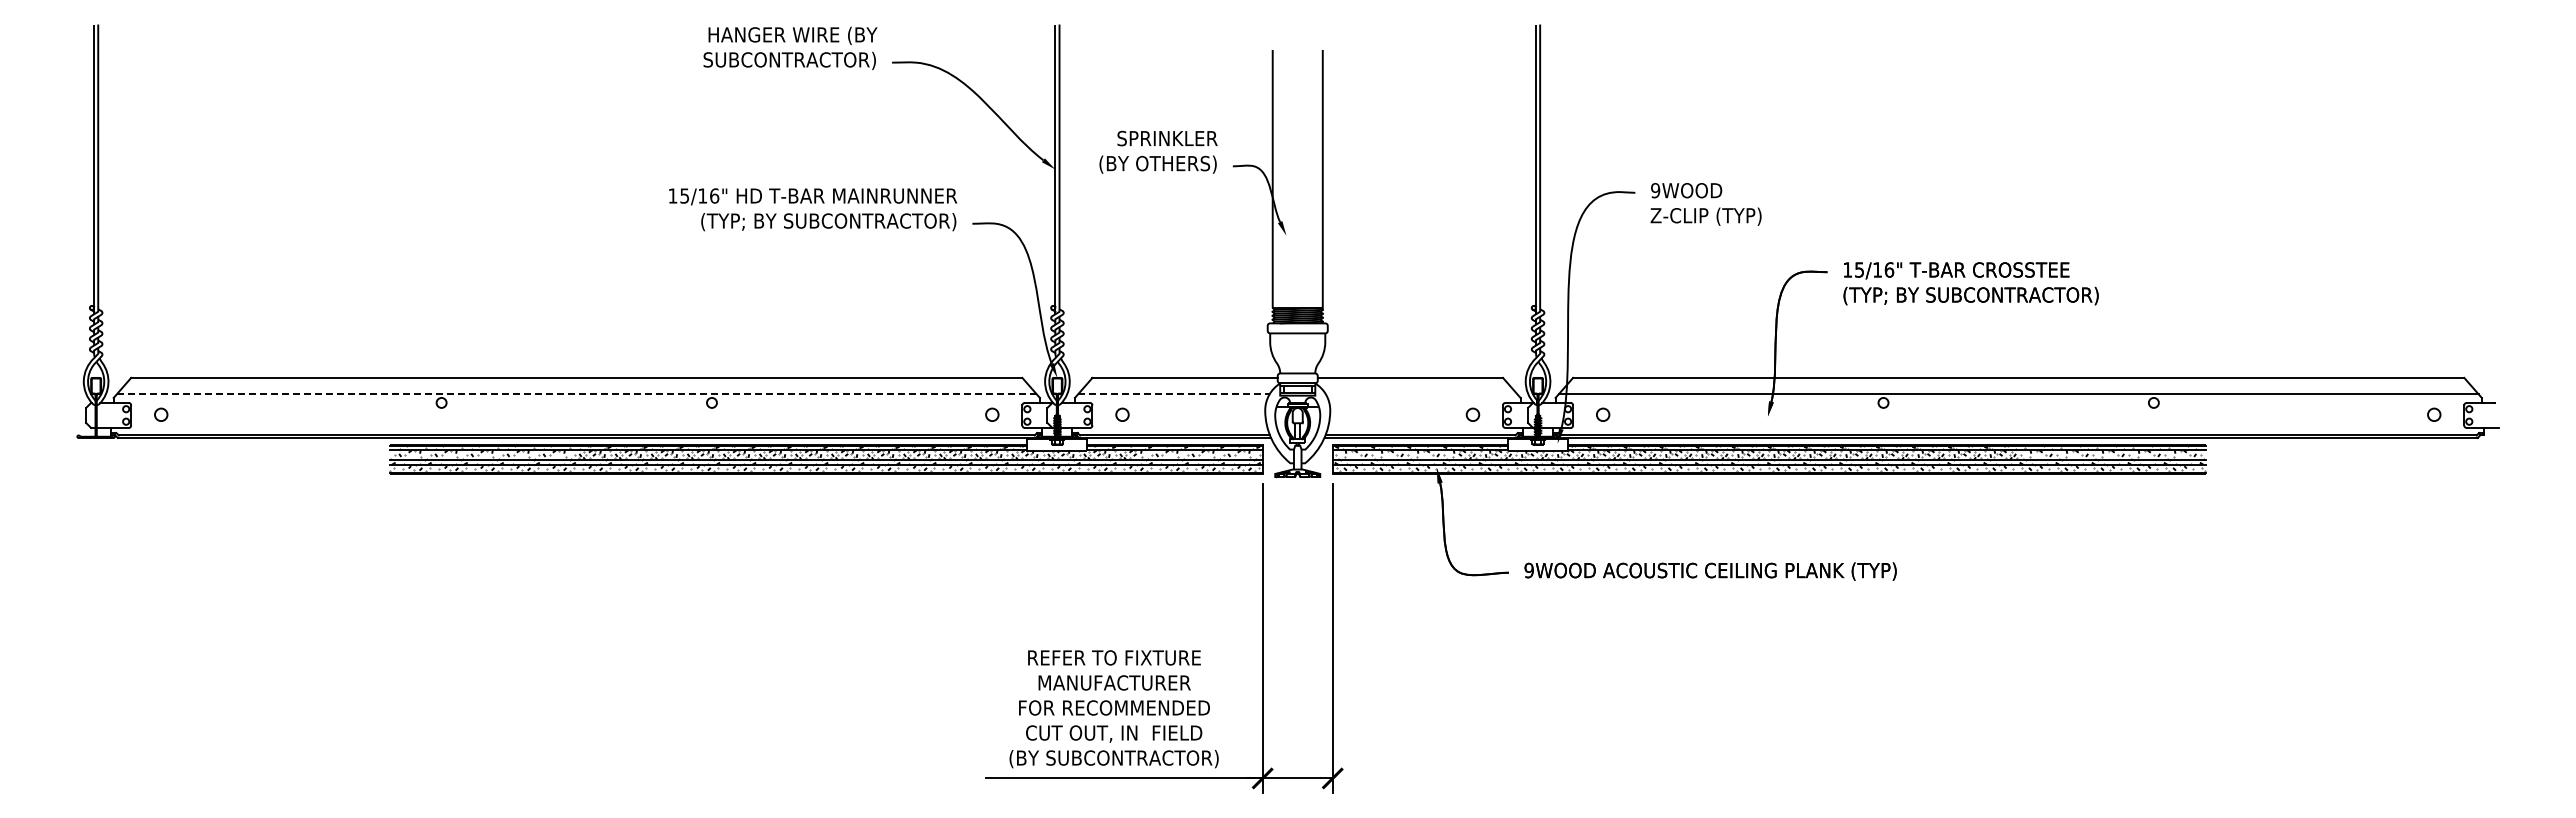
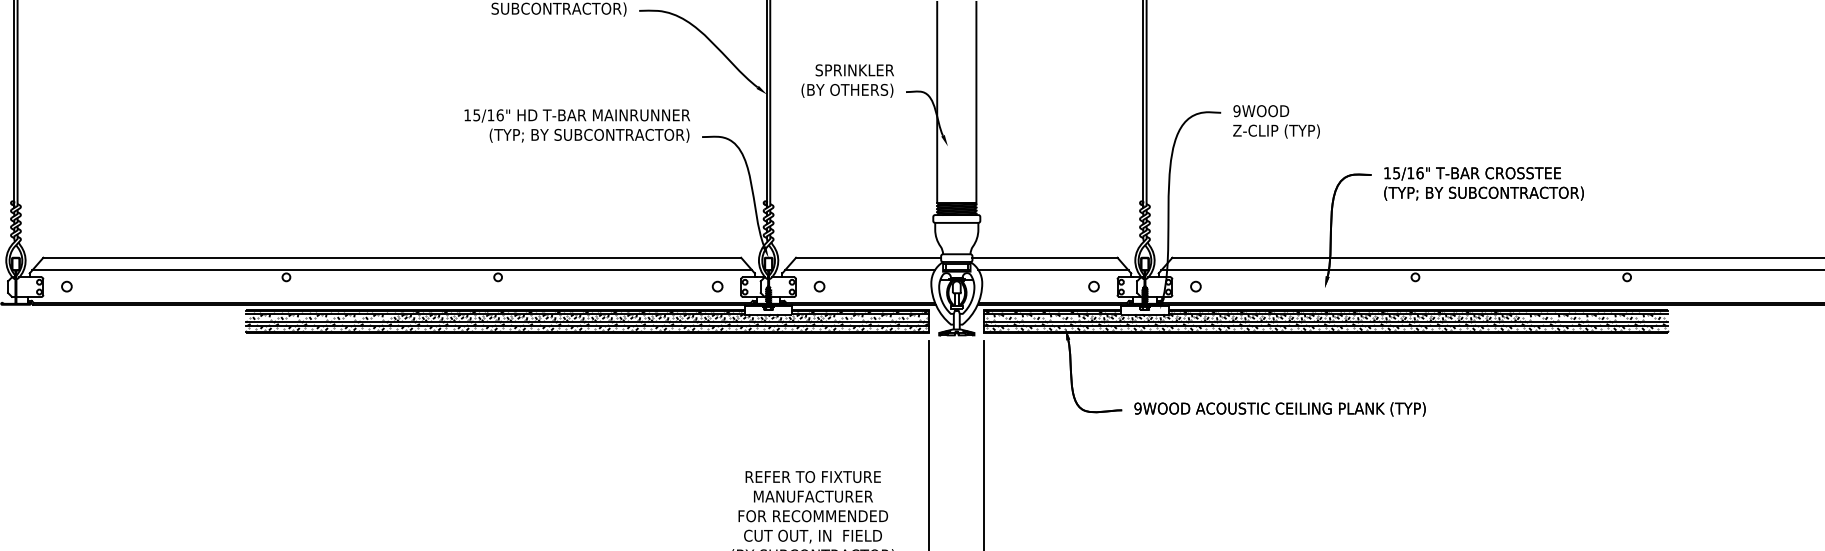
line: (576, 394) -> (392, 270), dashed -> solid
line: (1174, 394) -> (860, 270), dashed -> solid
line: (1421, 394) -> (1053, 270), added

